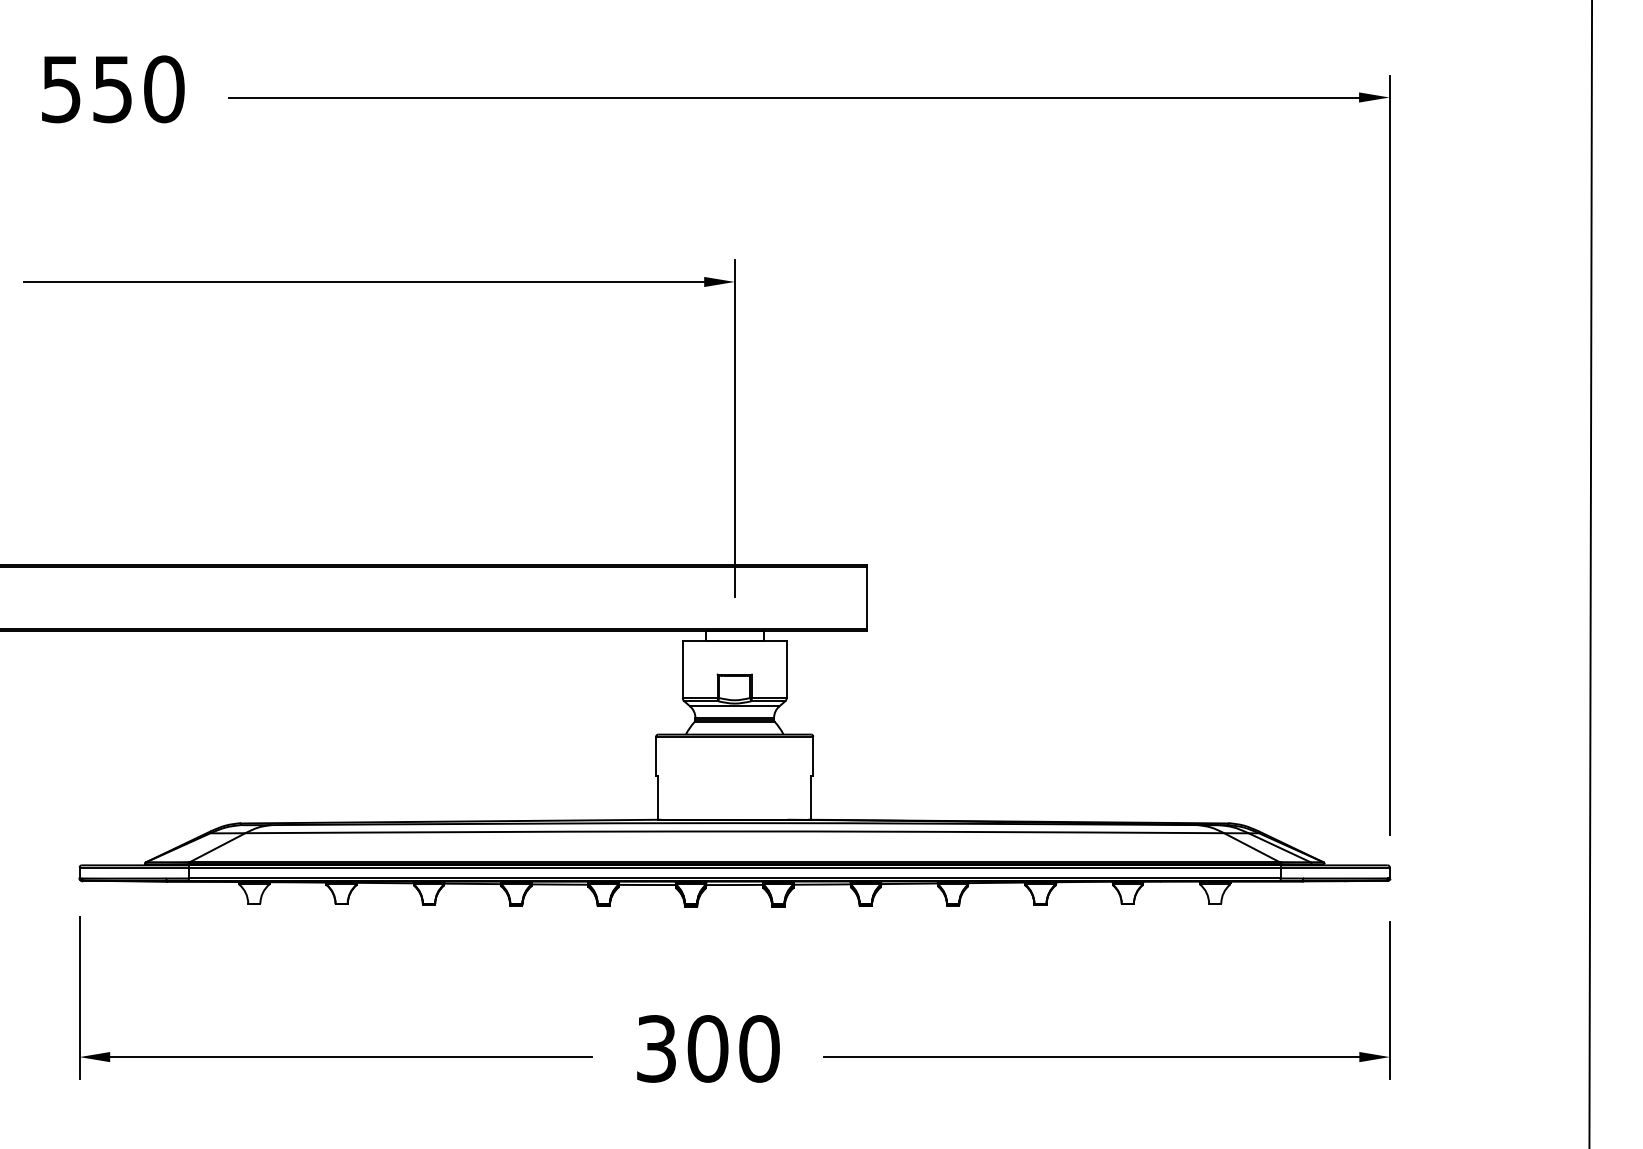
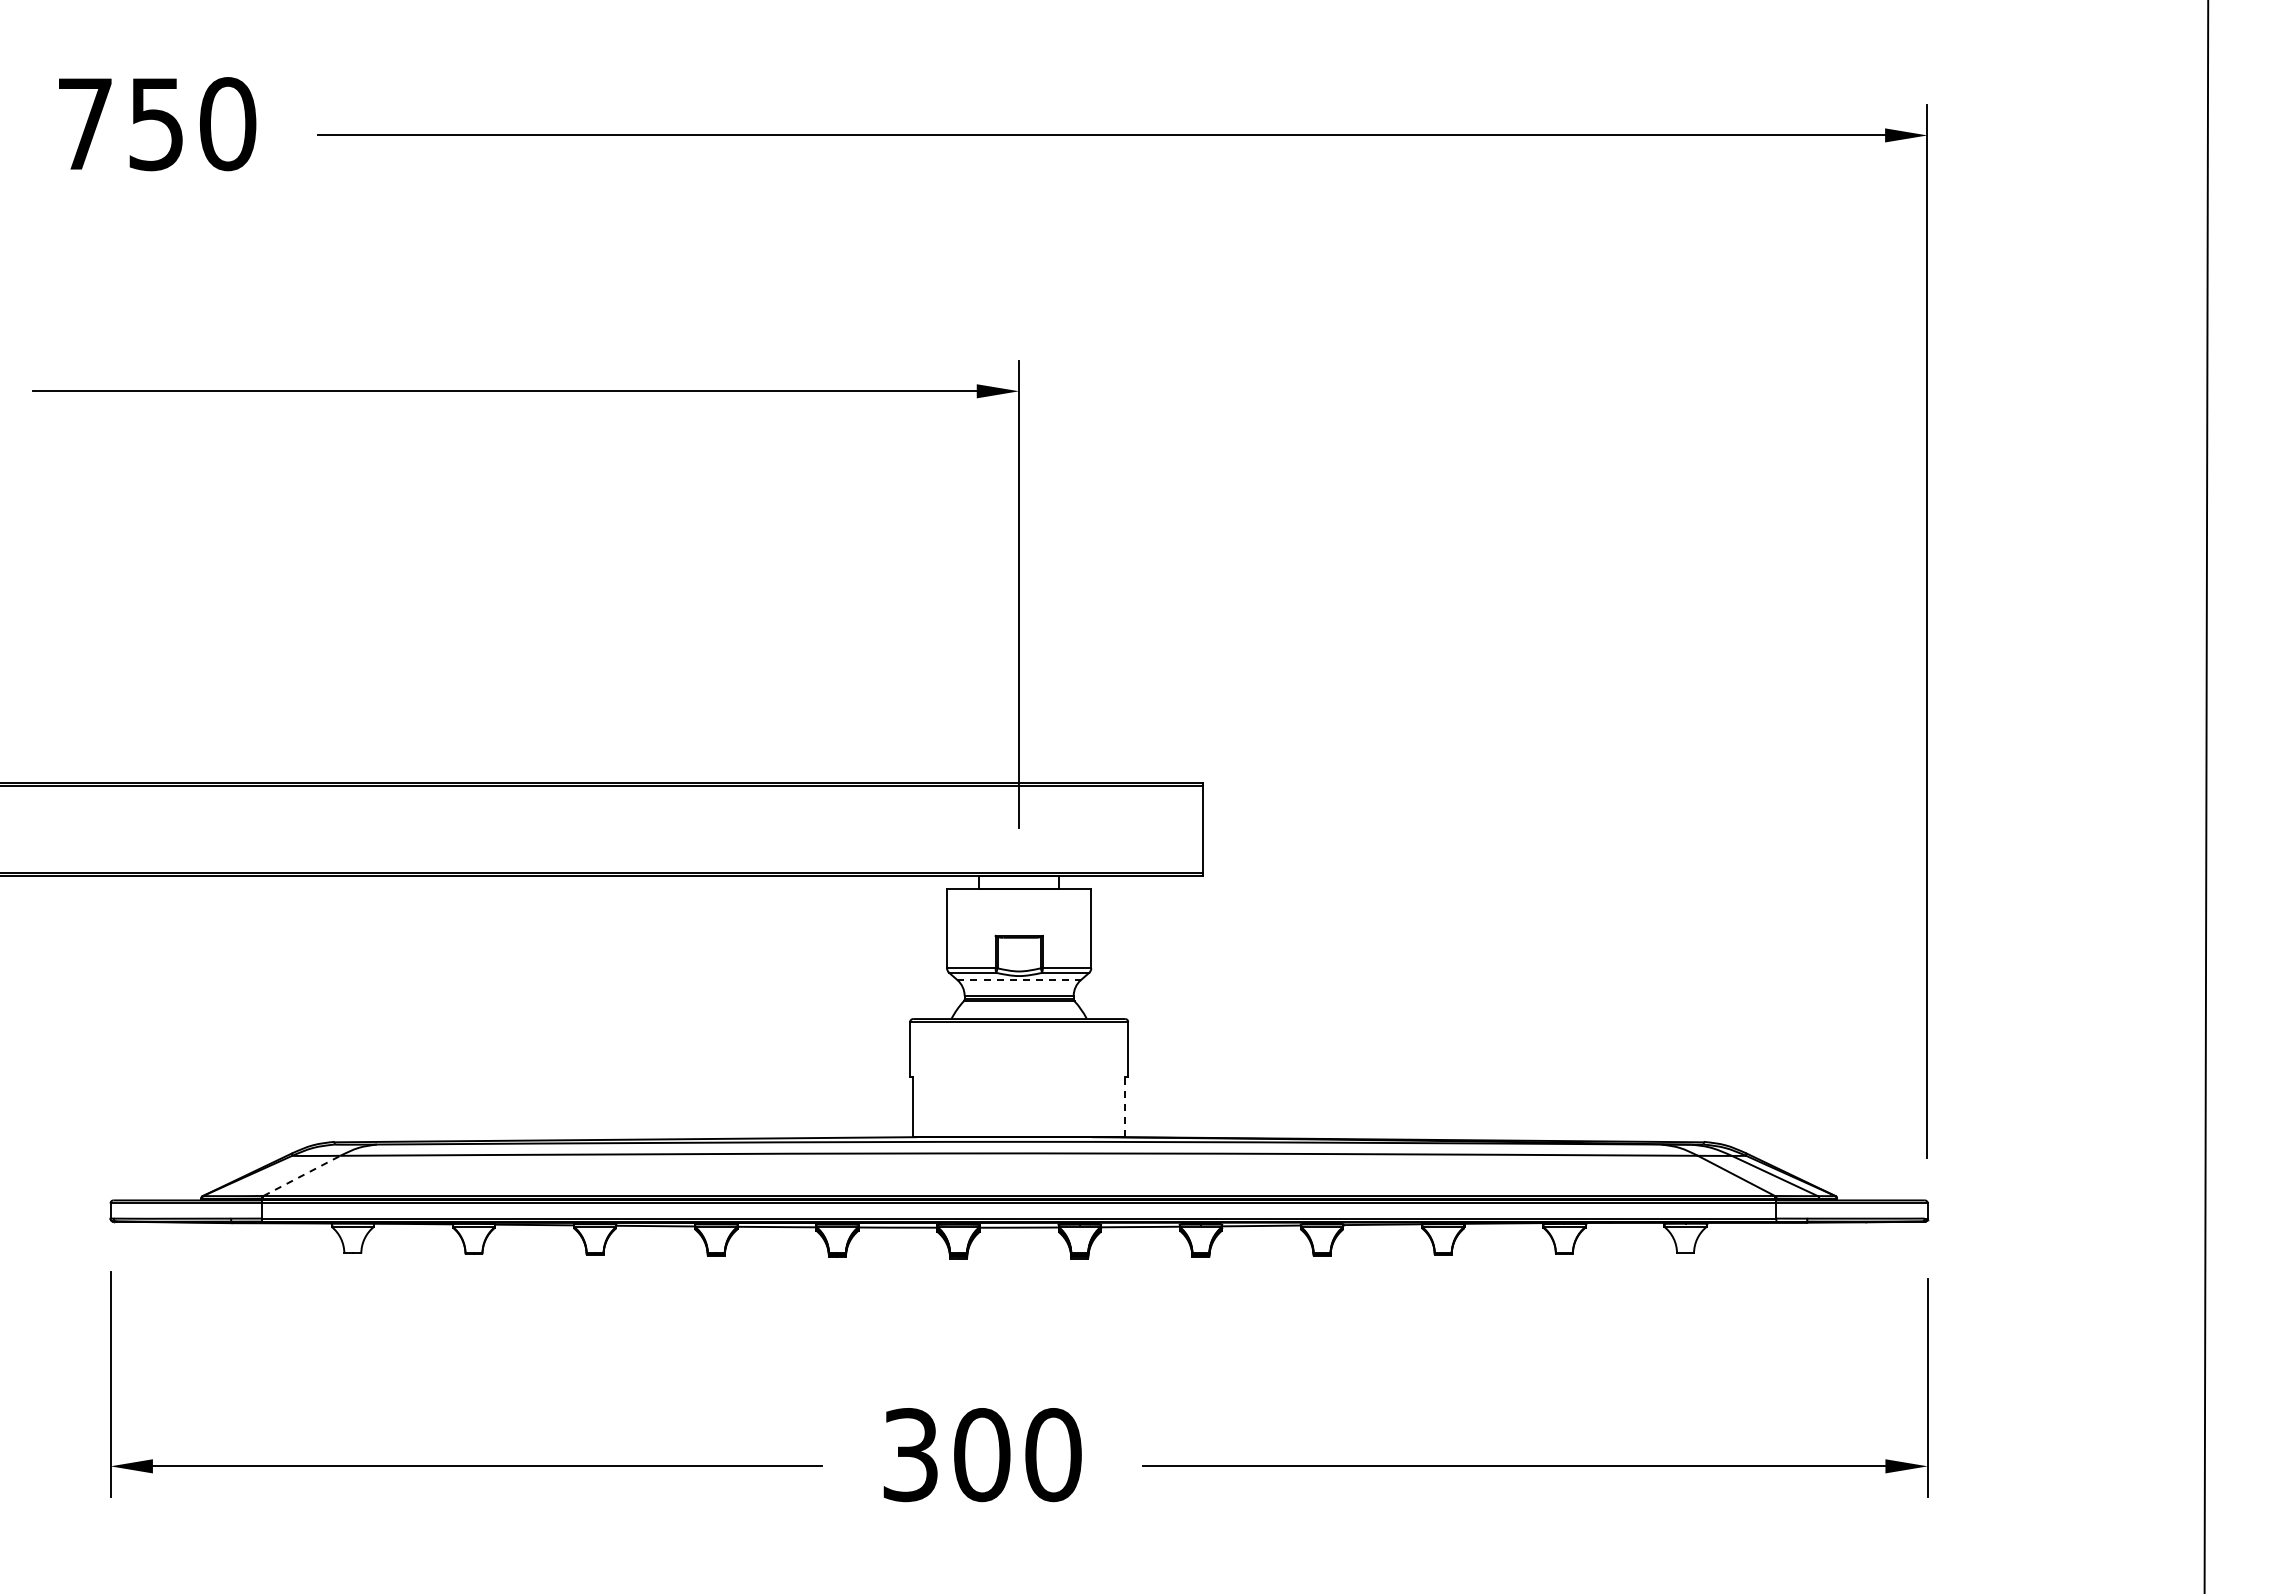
text: (60, 89) -> (84, 124), 550 -> 750
line: (734, 706) -> (1019, 980), solid -> dashed
line: (811, 797) -> (1125, 1106), solid -> dashed
line: (218, 847) -> (302, 1175), solid -> dashed

